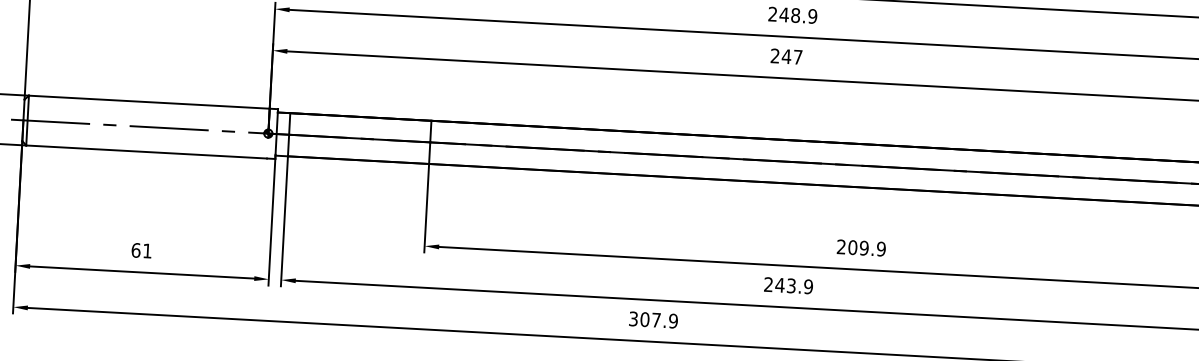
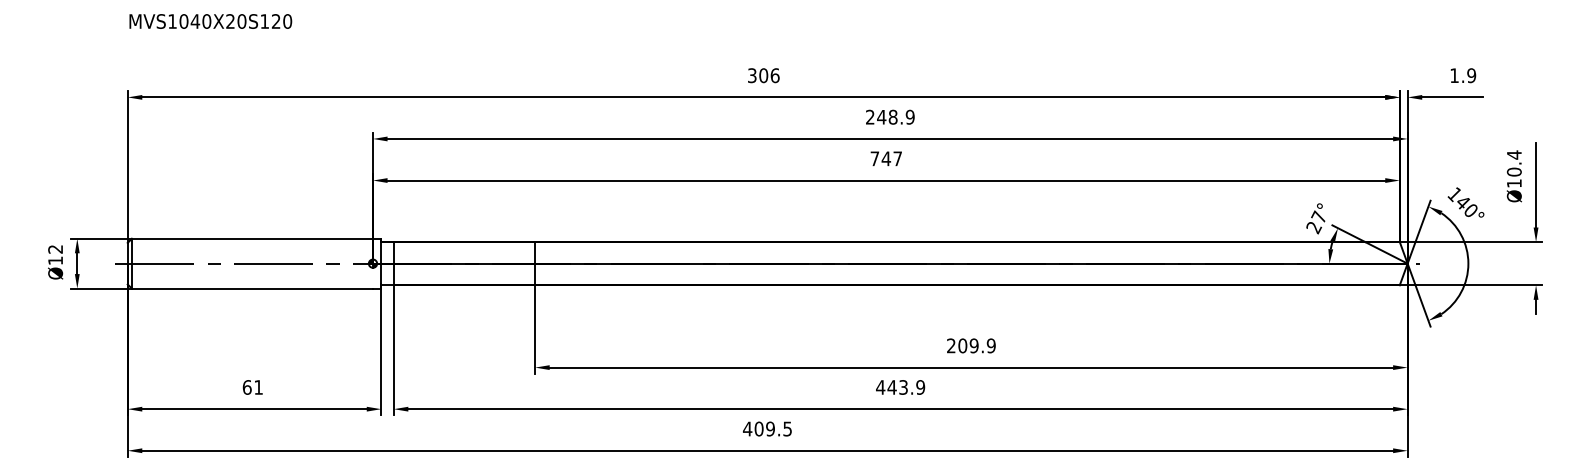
text: (774, 55) -> (874, 158), 247 -> 747
text: (768, 284) -> (880, 387), 243.9 -> 443.9
text: (653, 319) -> (767, 428), 307.9 -> 409.5

